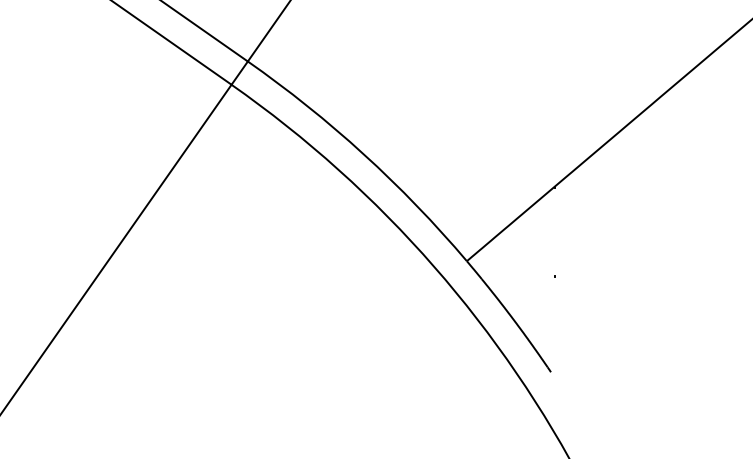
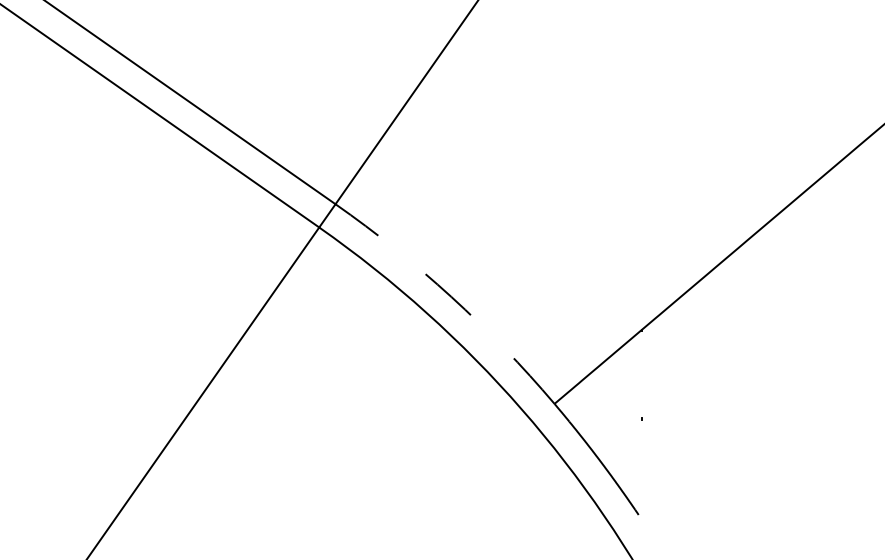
arc: (363, 154) -> (451, 297), solid -> dashed

